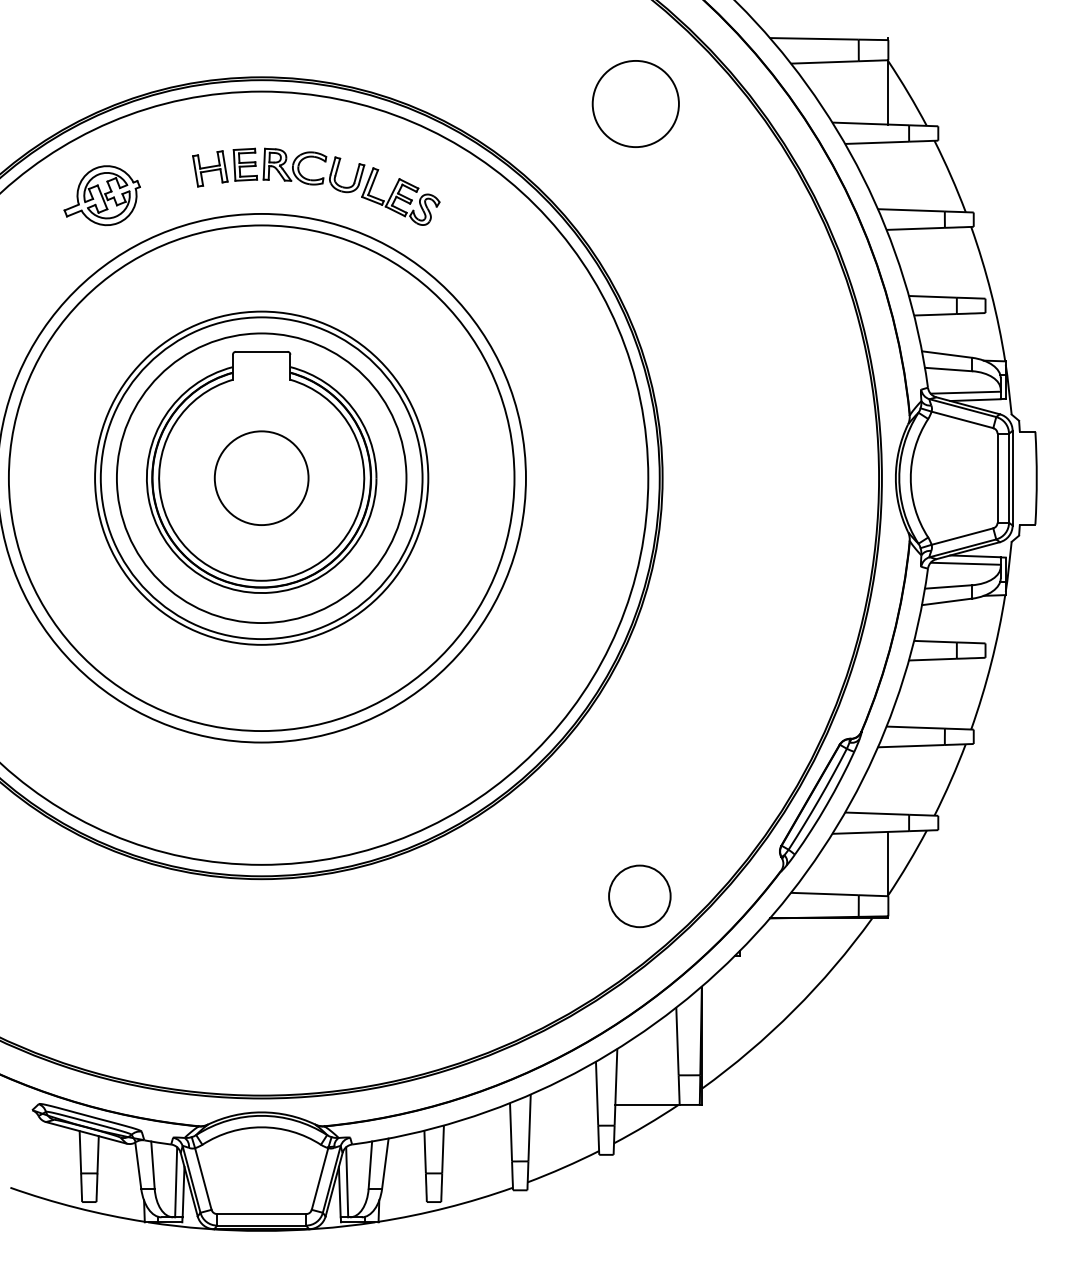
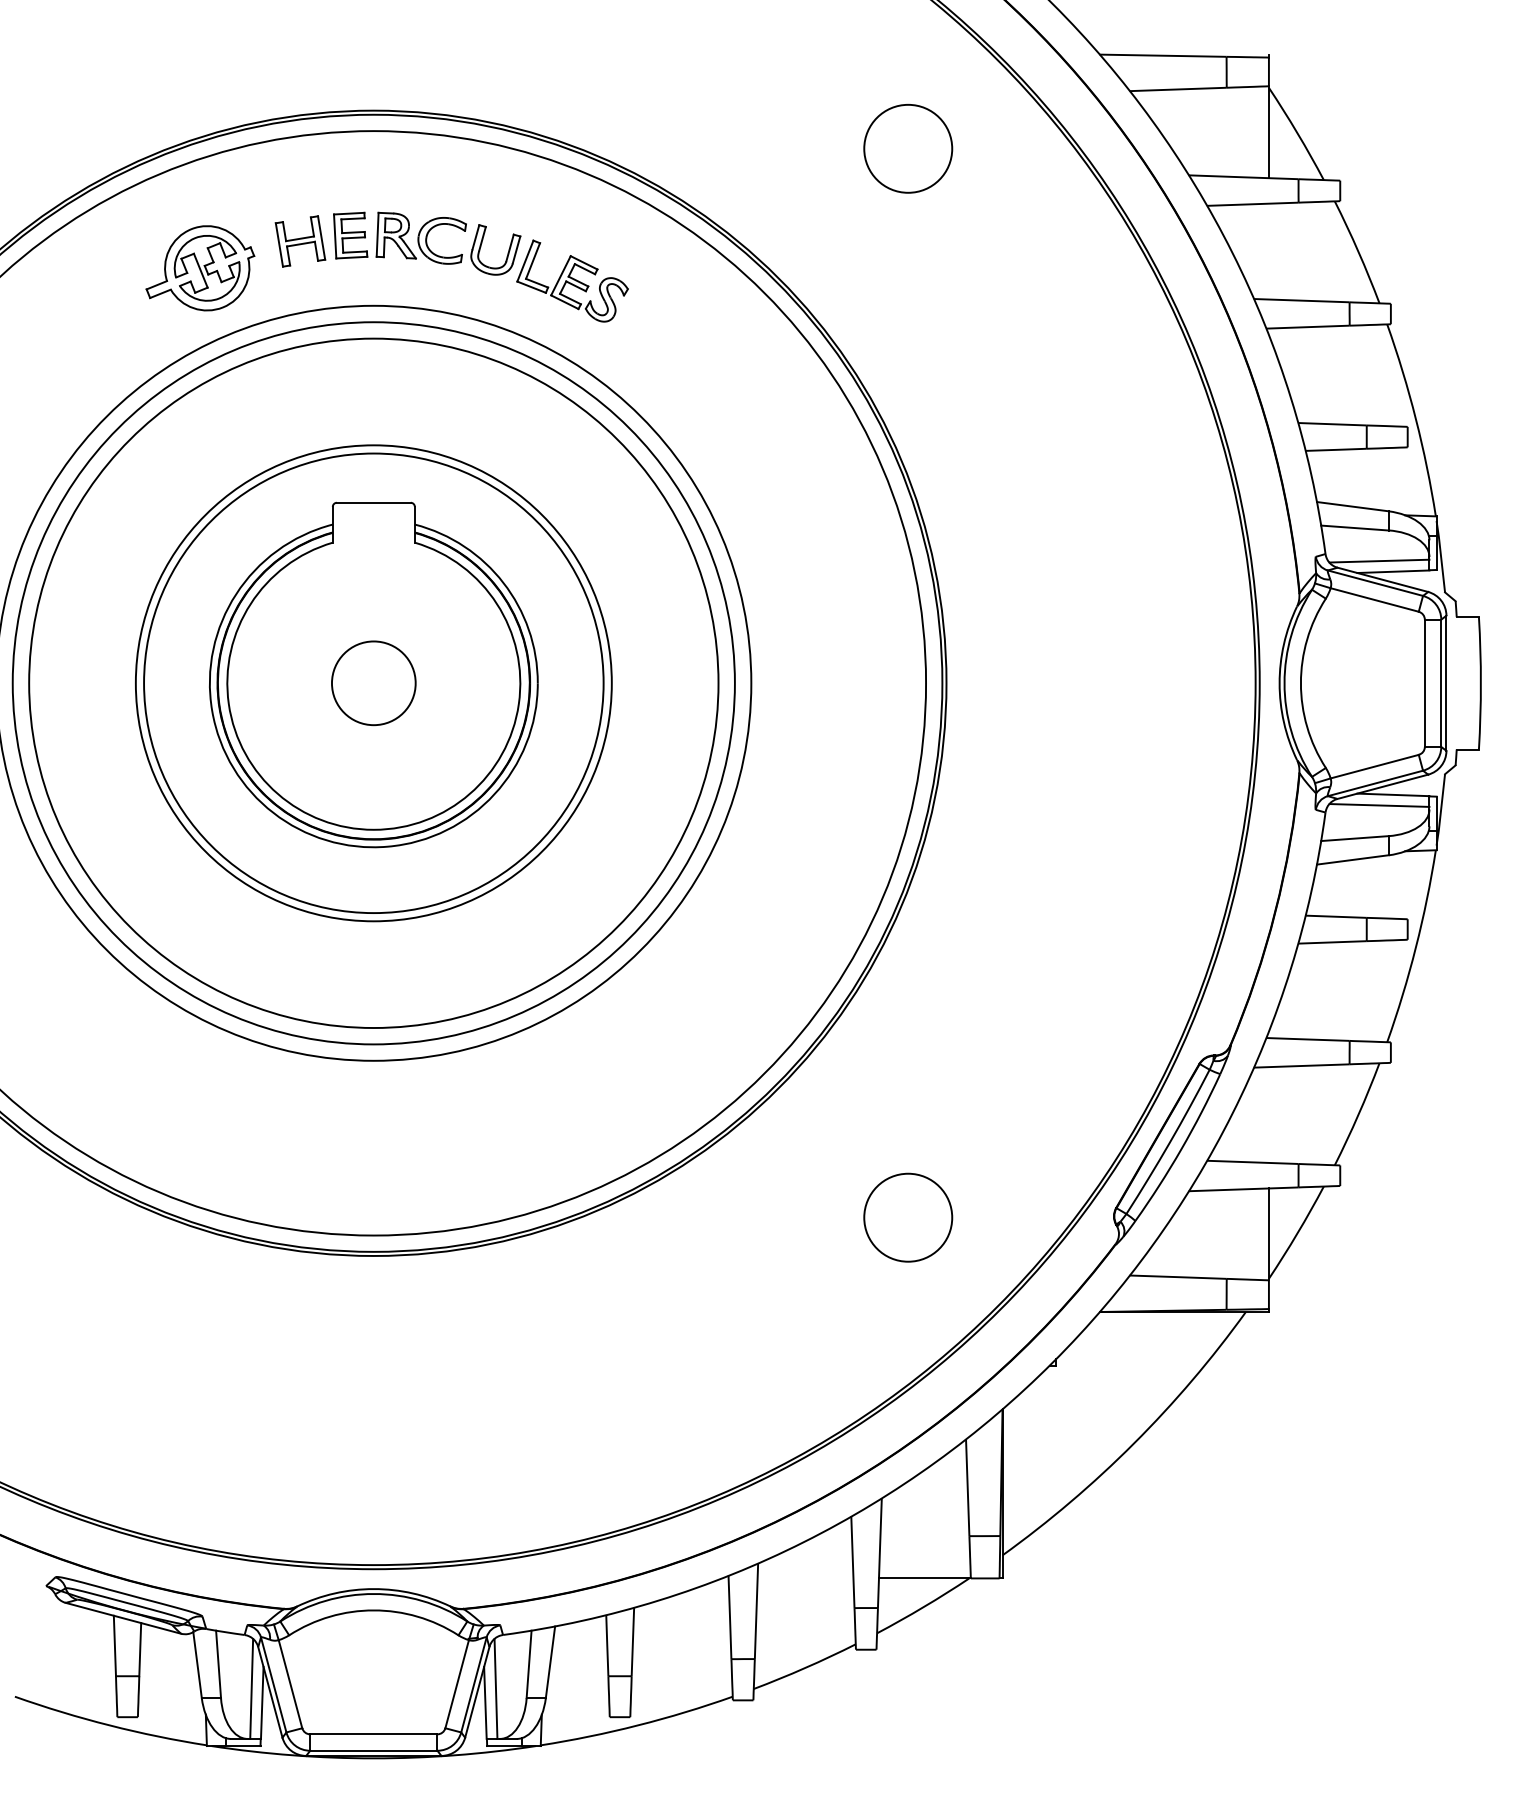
circle: (635, 103) -> (907, 148), size x0.71
part: (101, 195) -> (199, 268), moved
circle: (261, 477) -> (373, 682), size x0.62
circle: (261, 477) -> (373, 682), size x1.67
circle: (639, 896) -> (907, 1217), moved

